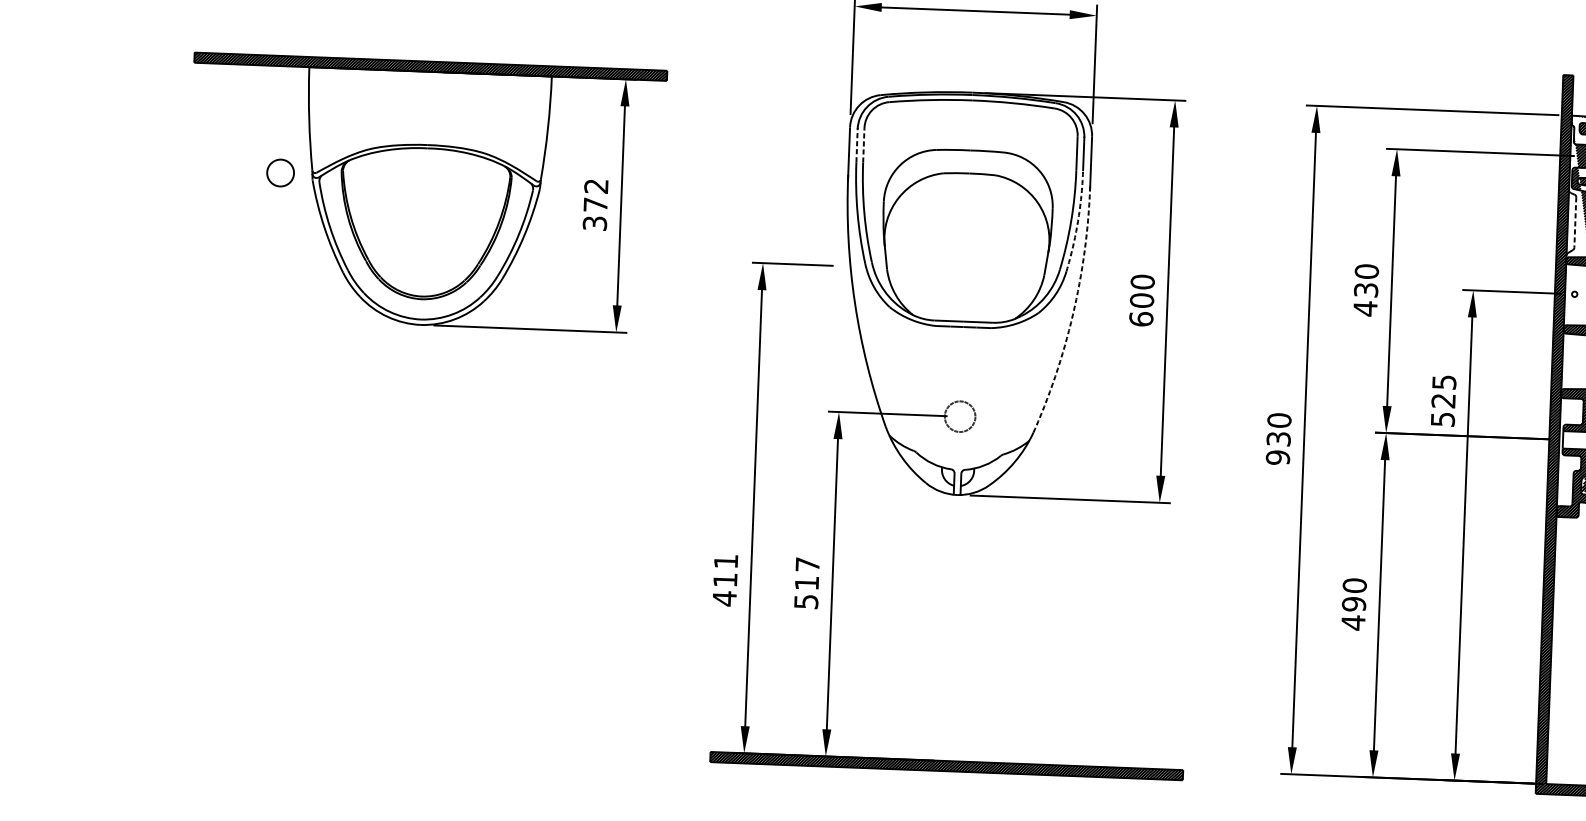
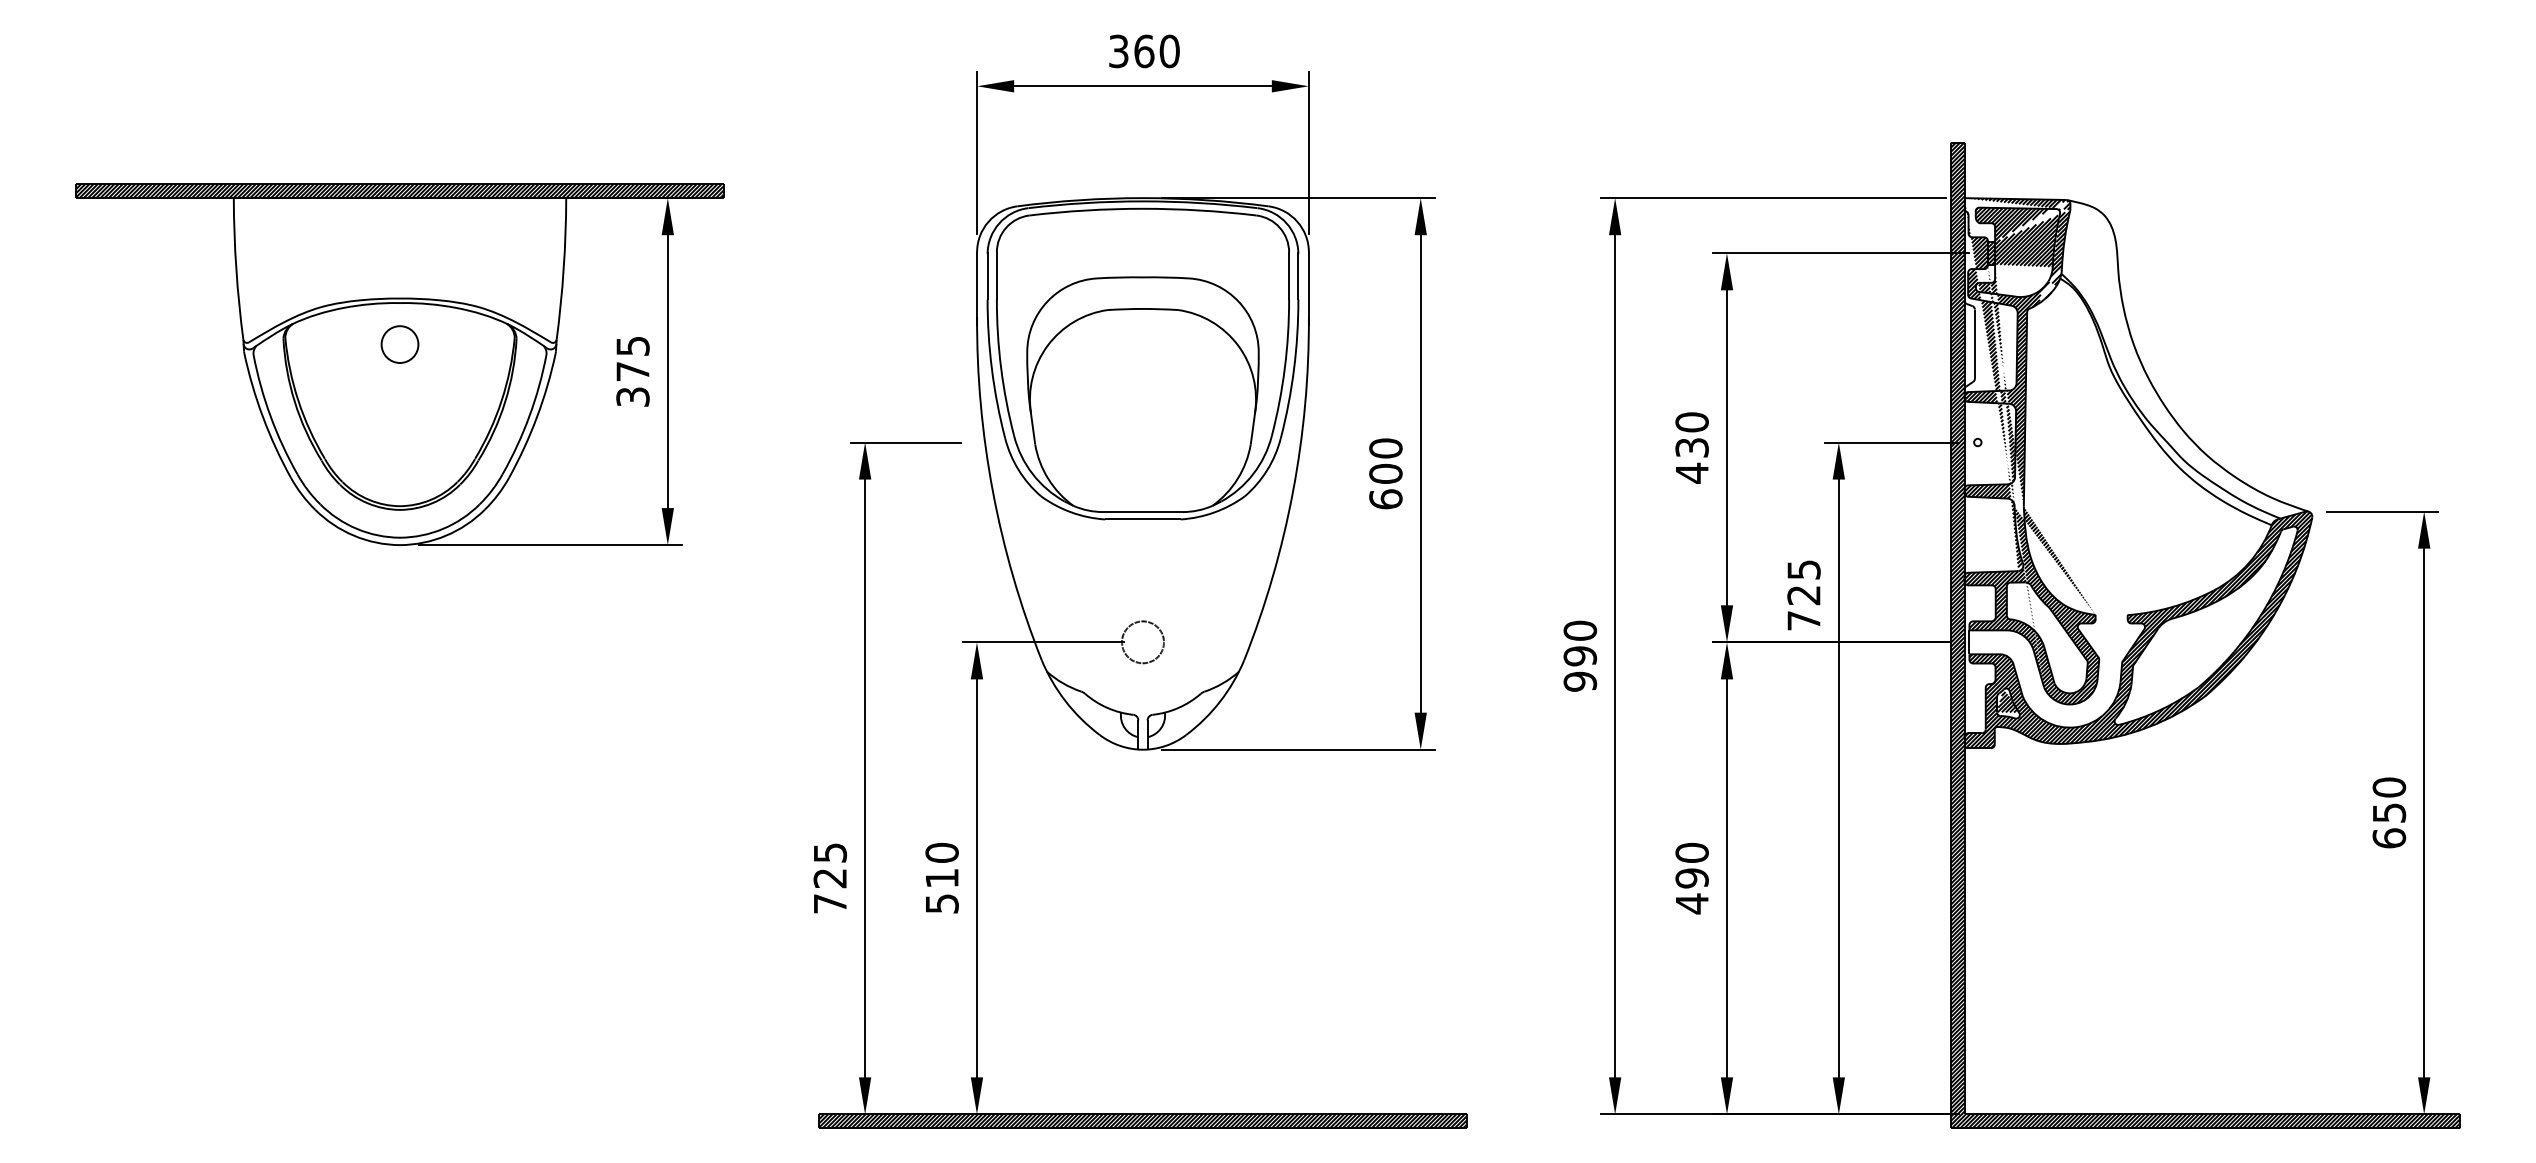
line: (856, 144) -> (987, 275), dashed -> solid
line: (863, 144) -> (996, 275), dashed -> solid
circle: (280, 172) -> (399, 344), moved
text: (596, 186) -> (632, 346), 372 -> 375
arc: (1078, 221) -> (1294, 369), dashed -> solid
line: (1575, 222) -> (1974, 344), dashed -> solid
arc: (1074, 310) -> (1293, 491), dashed -> solid
text: (1442, 419) -> (1803, 620), 525 -> 725
text: (1278, 439) -> (1579, 656), 930 -> 990
text: (807, 564) -> (941, 852), 517 -> 510
text: (725, 580) -> (830, 878), 411 -> 725

